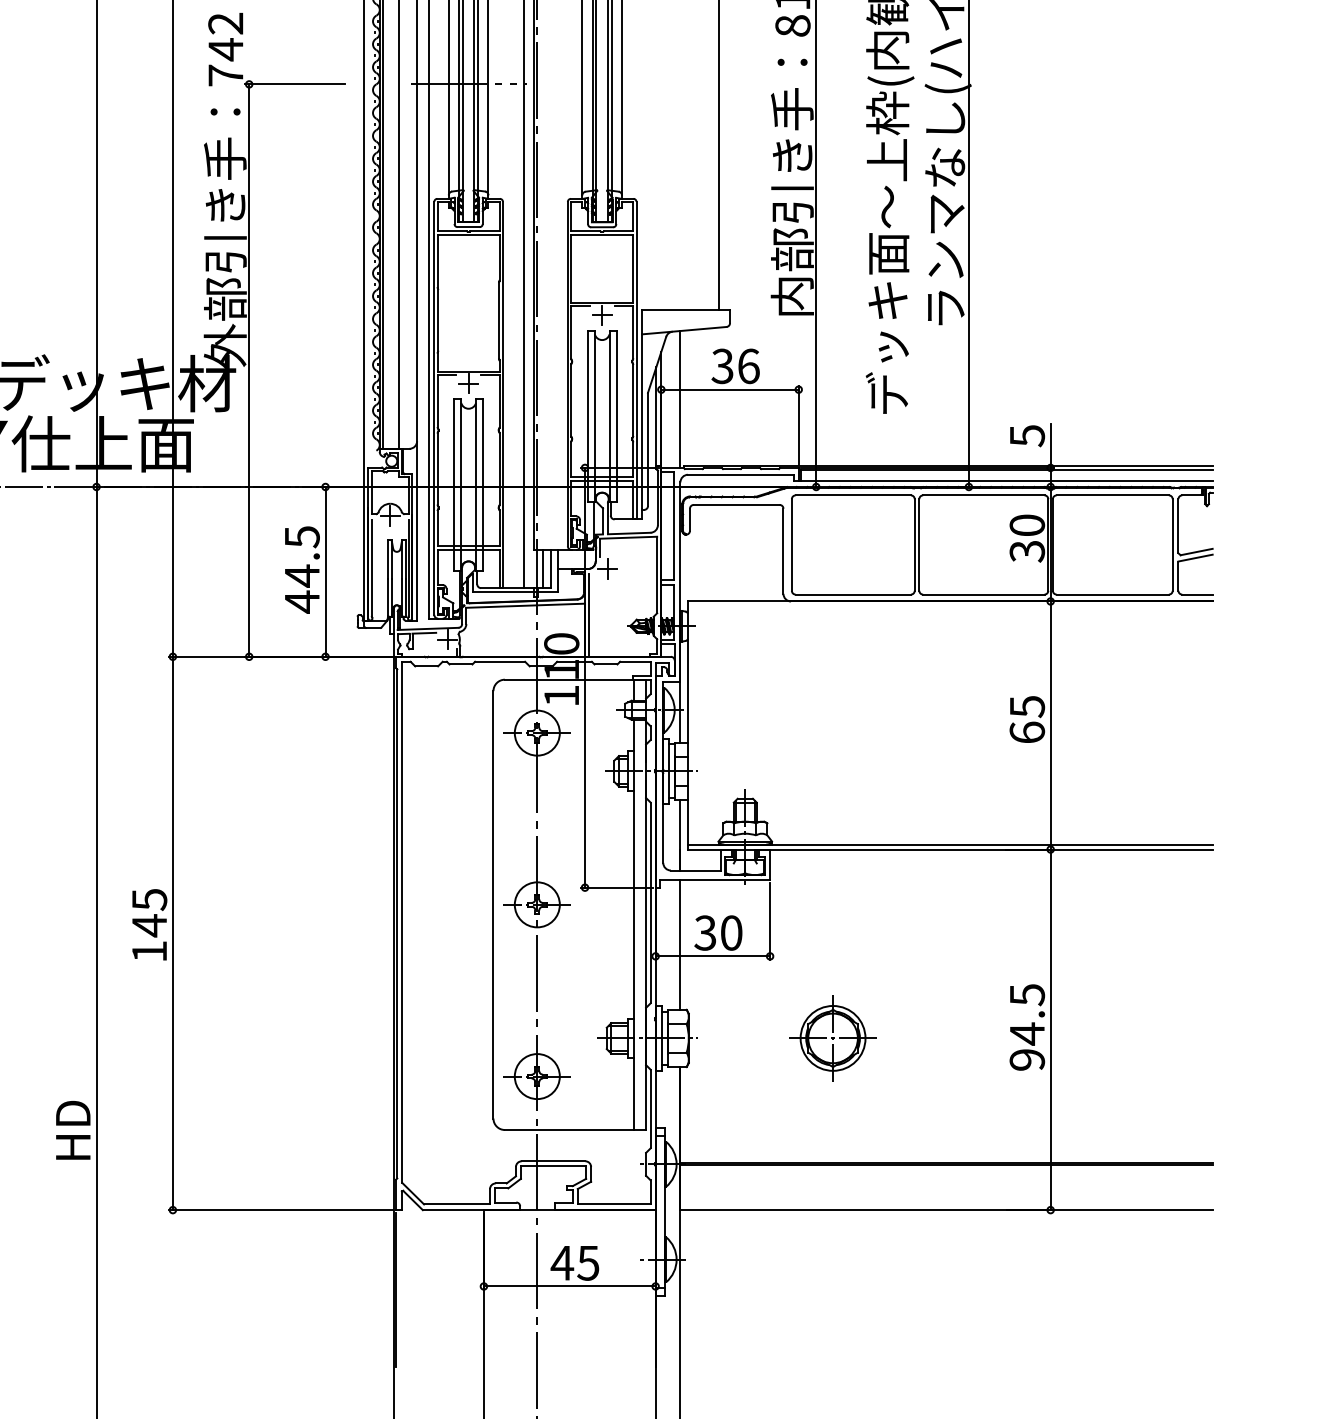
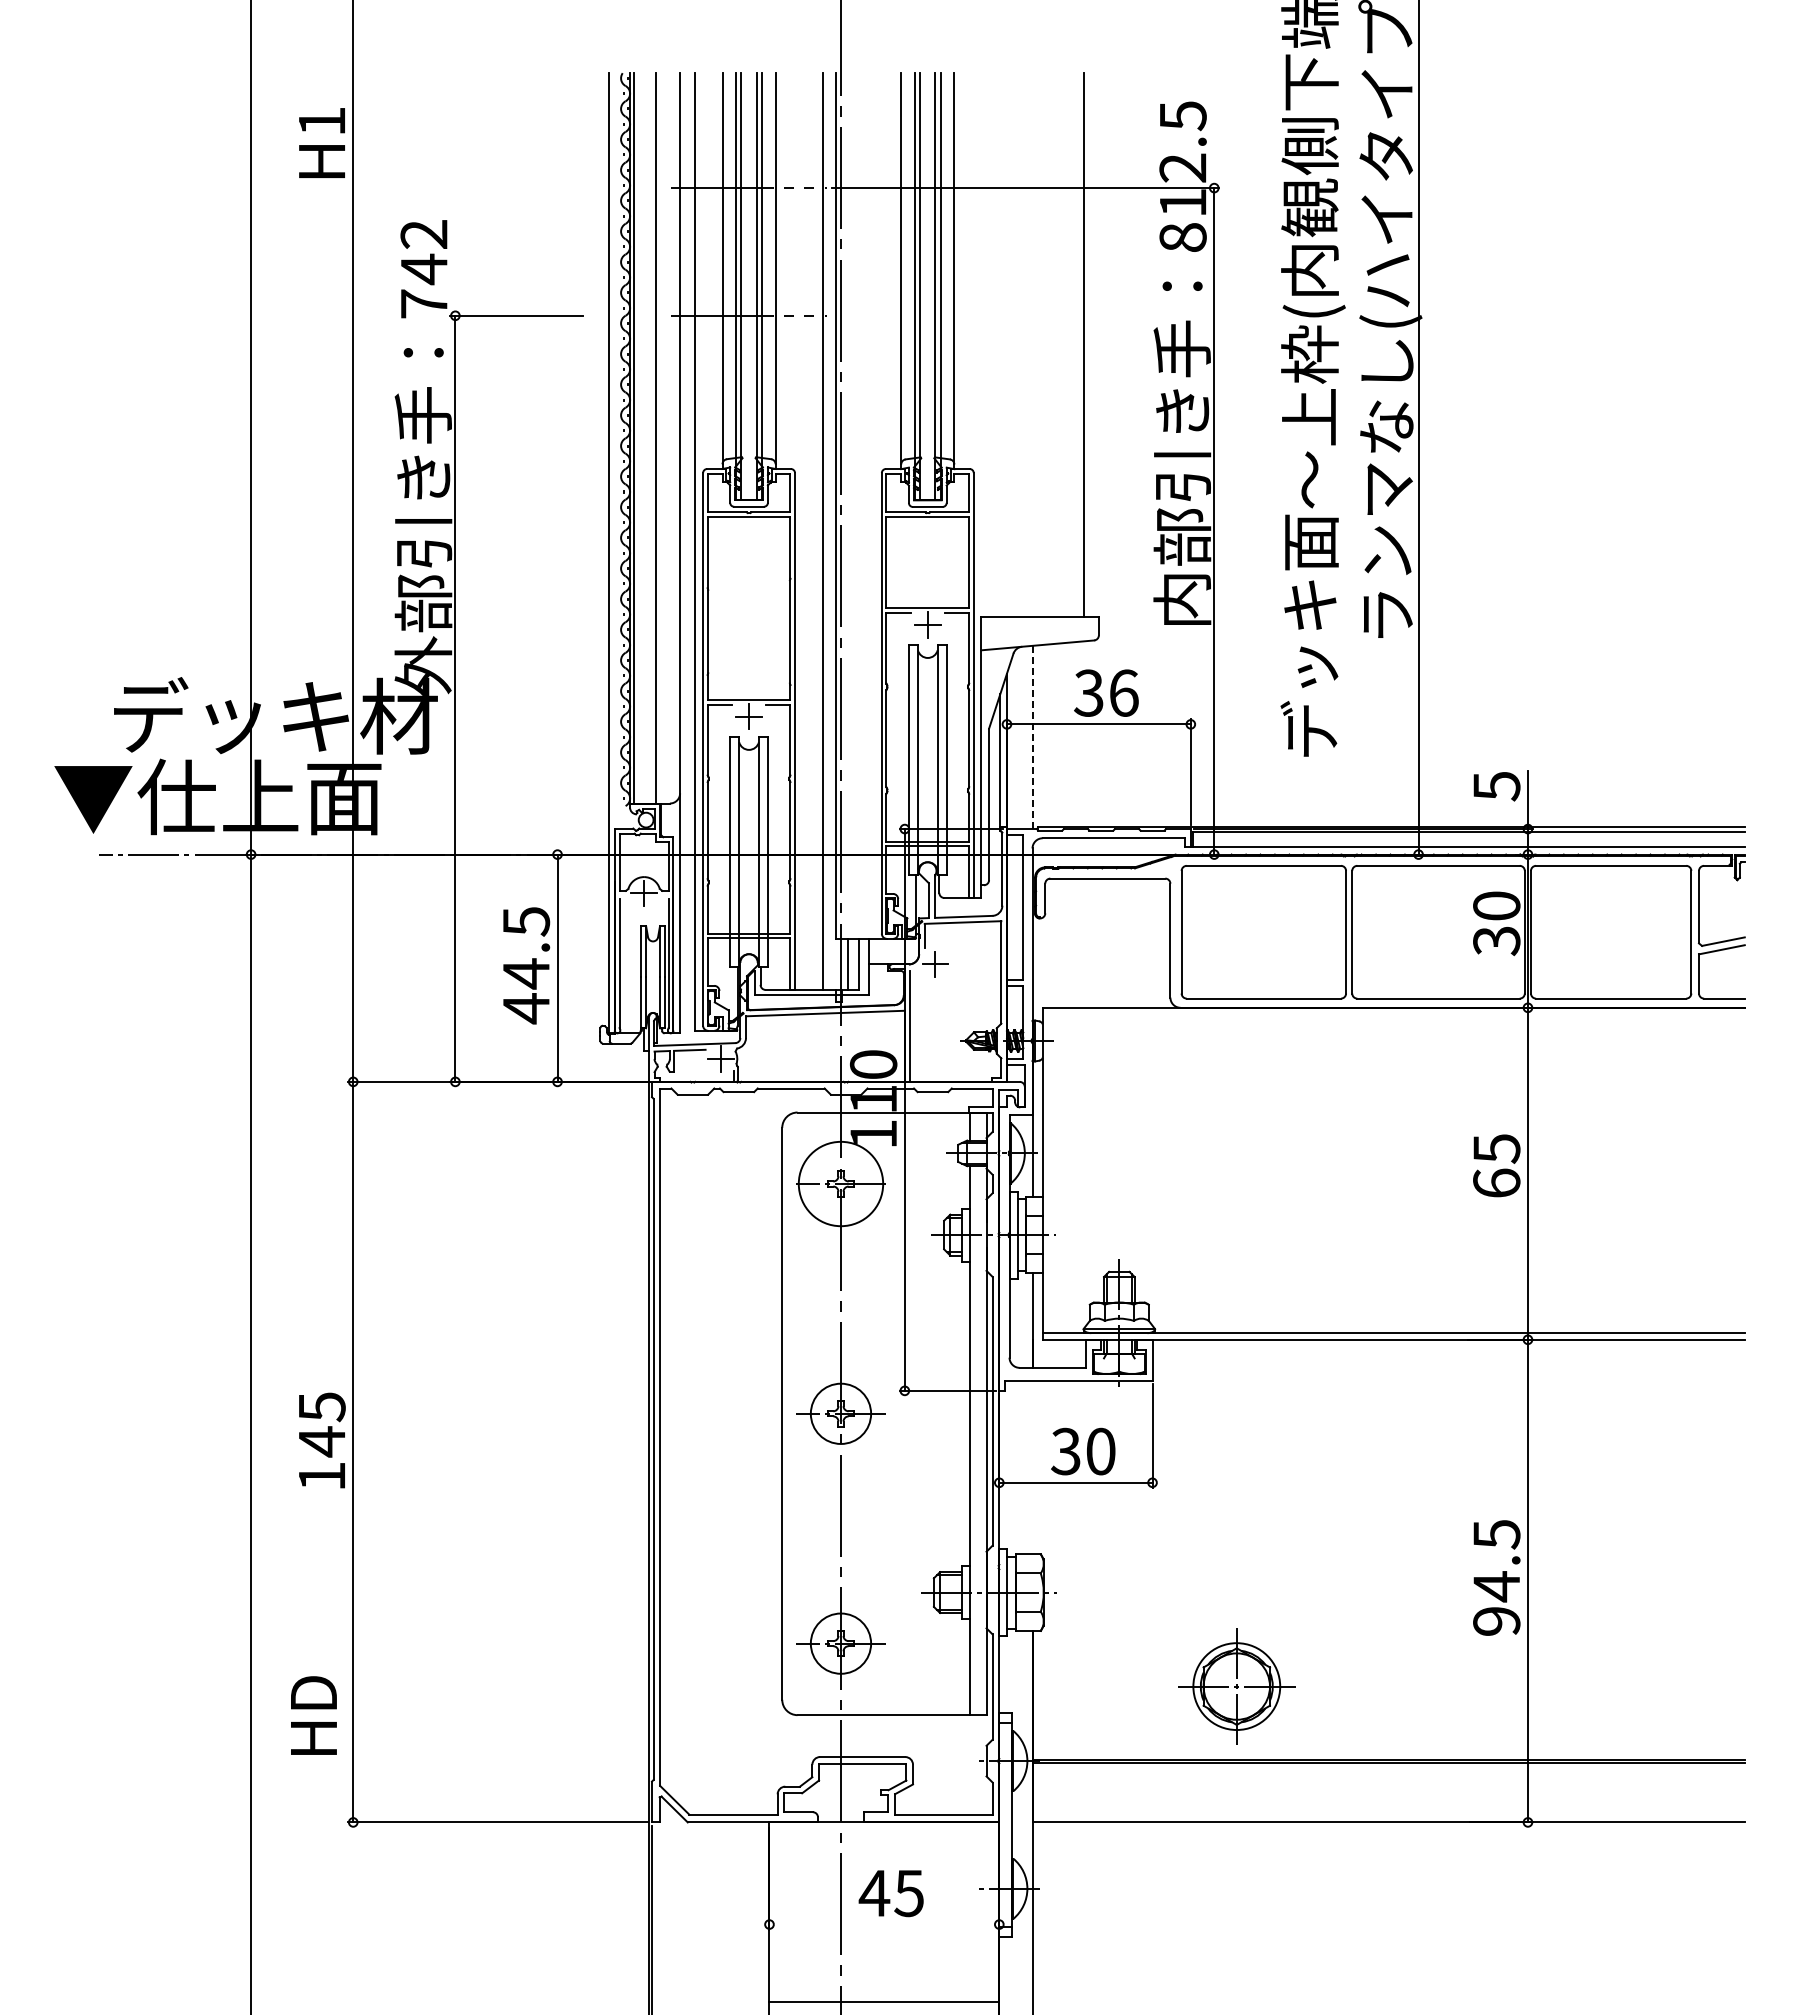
line: (680, 399) -> (1032, 737), solid -> dashed
circle: (536, 732) -> (840, 1183), size x1.4
line: (680, 944) -> (1032, 1467), removed
part: (832, 1038) -> (1236, 1686), moved
text: (72, 1130) -> (313, 1715), moved
line: (569, 1286) -> (884, 2001), moved

